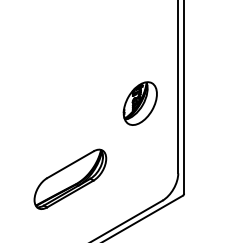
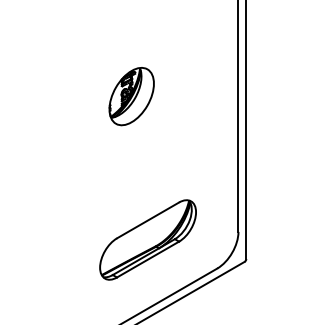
part: (140, 103) -> (131, 96), moved
part: (69, 179) -> (147, 239), moved

